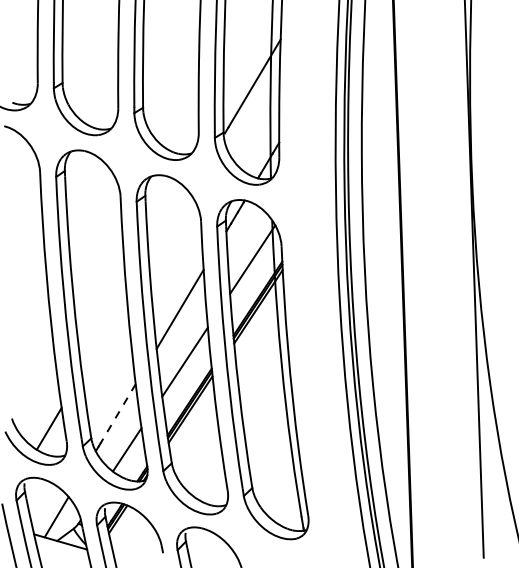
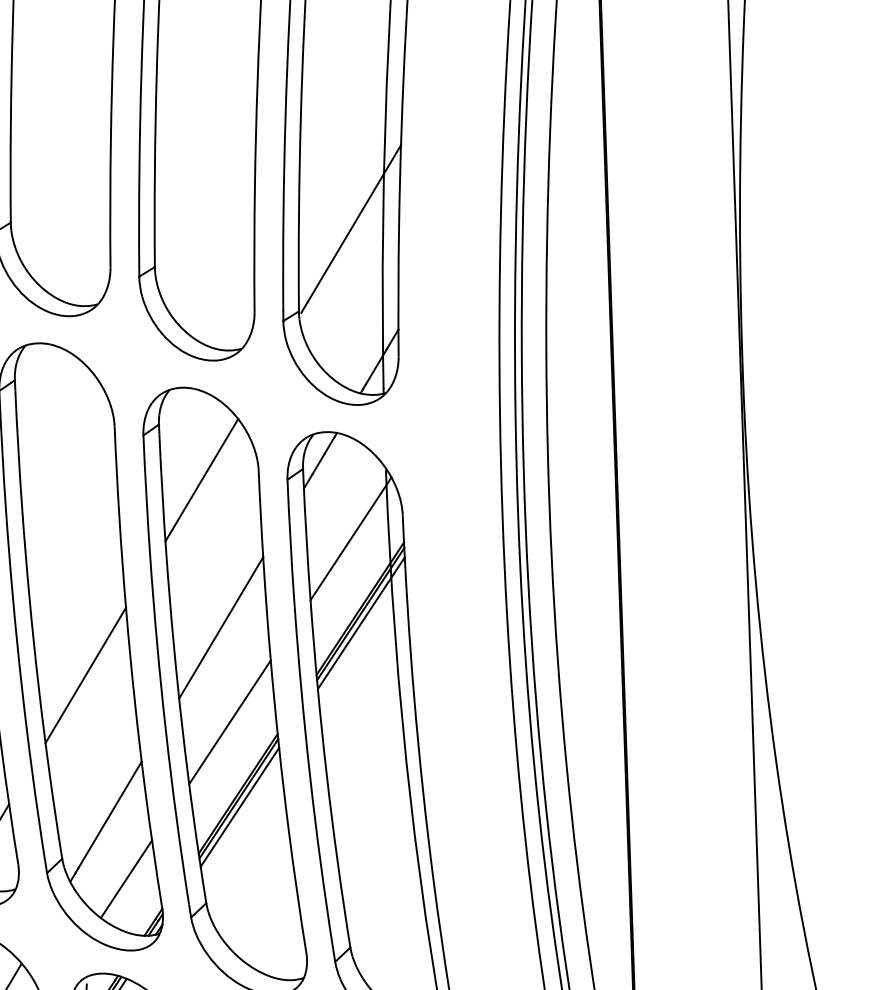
line: (169, 226) -> (202, 479), added
line: (104, 335) -> (85, 674), added
line: (118, 413) -> (110, 814), dashed -> solid

